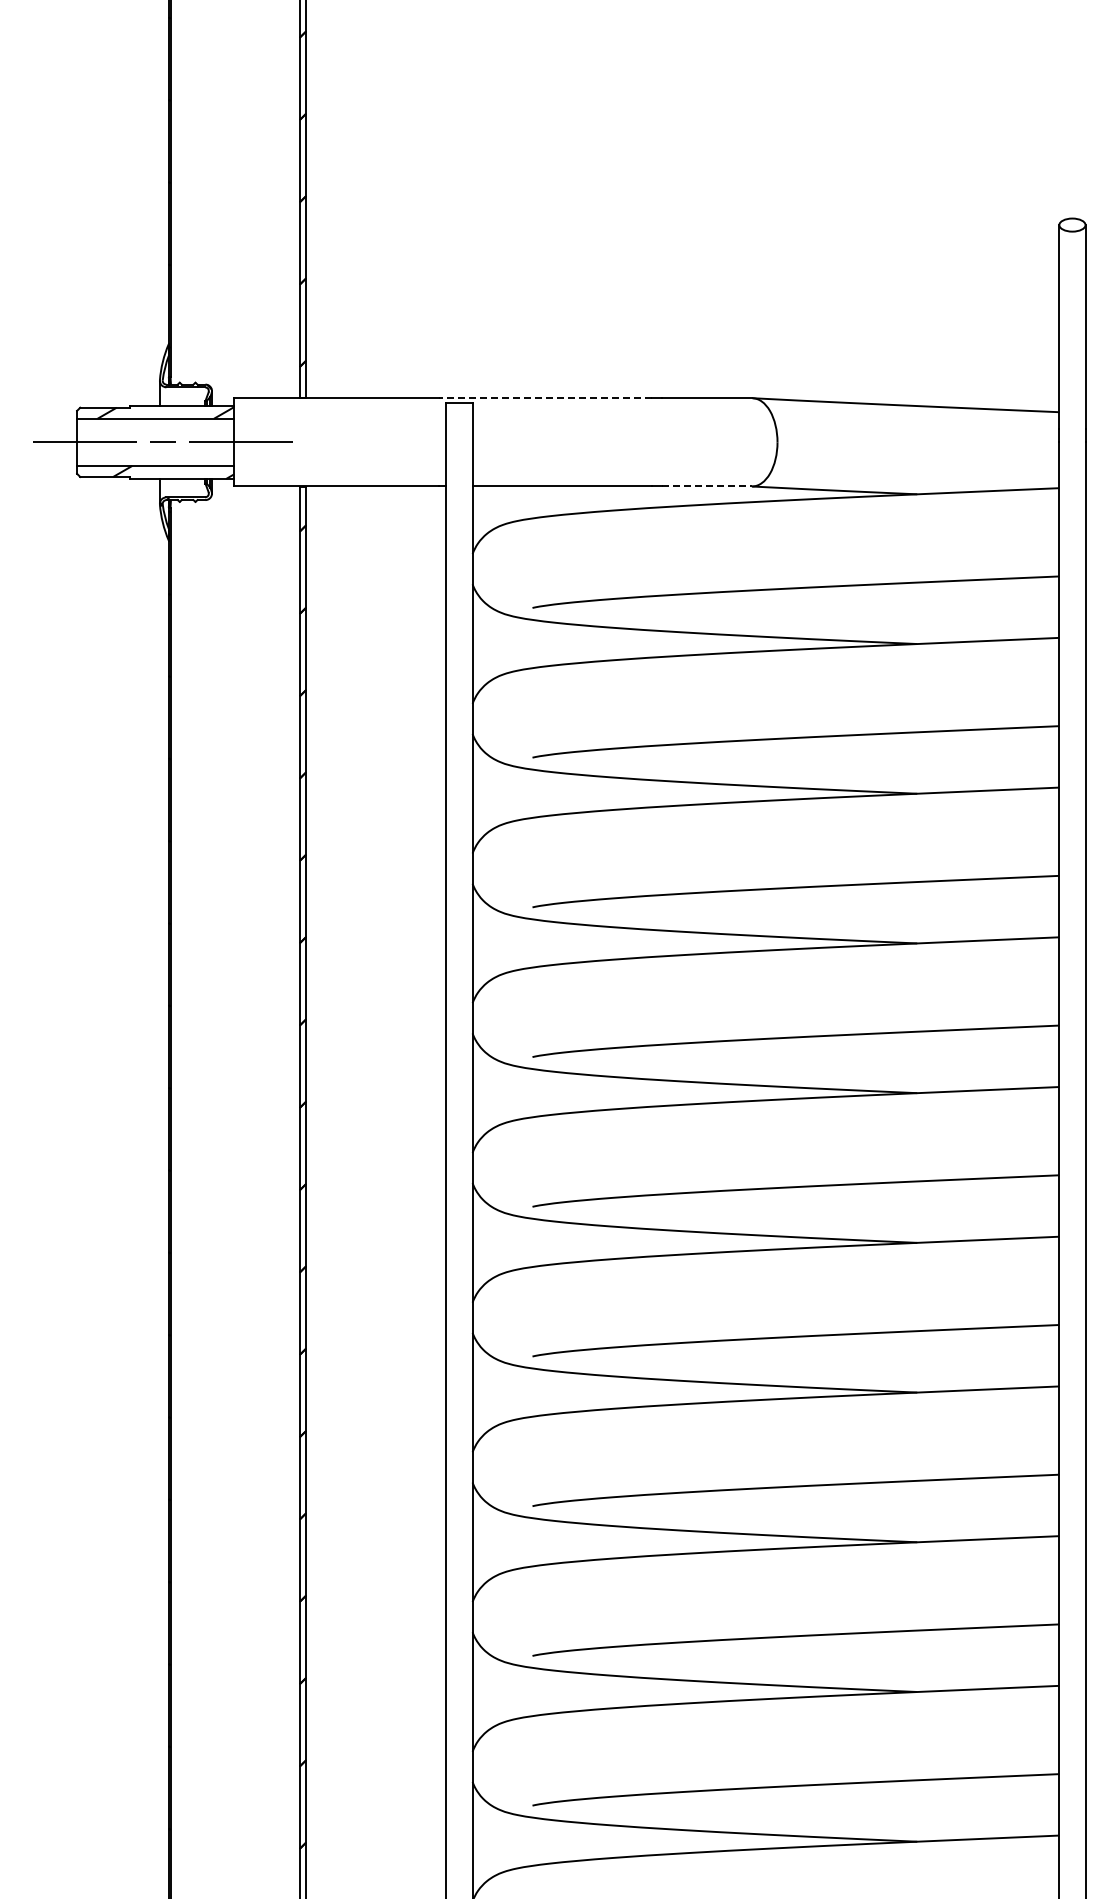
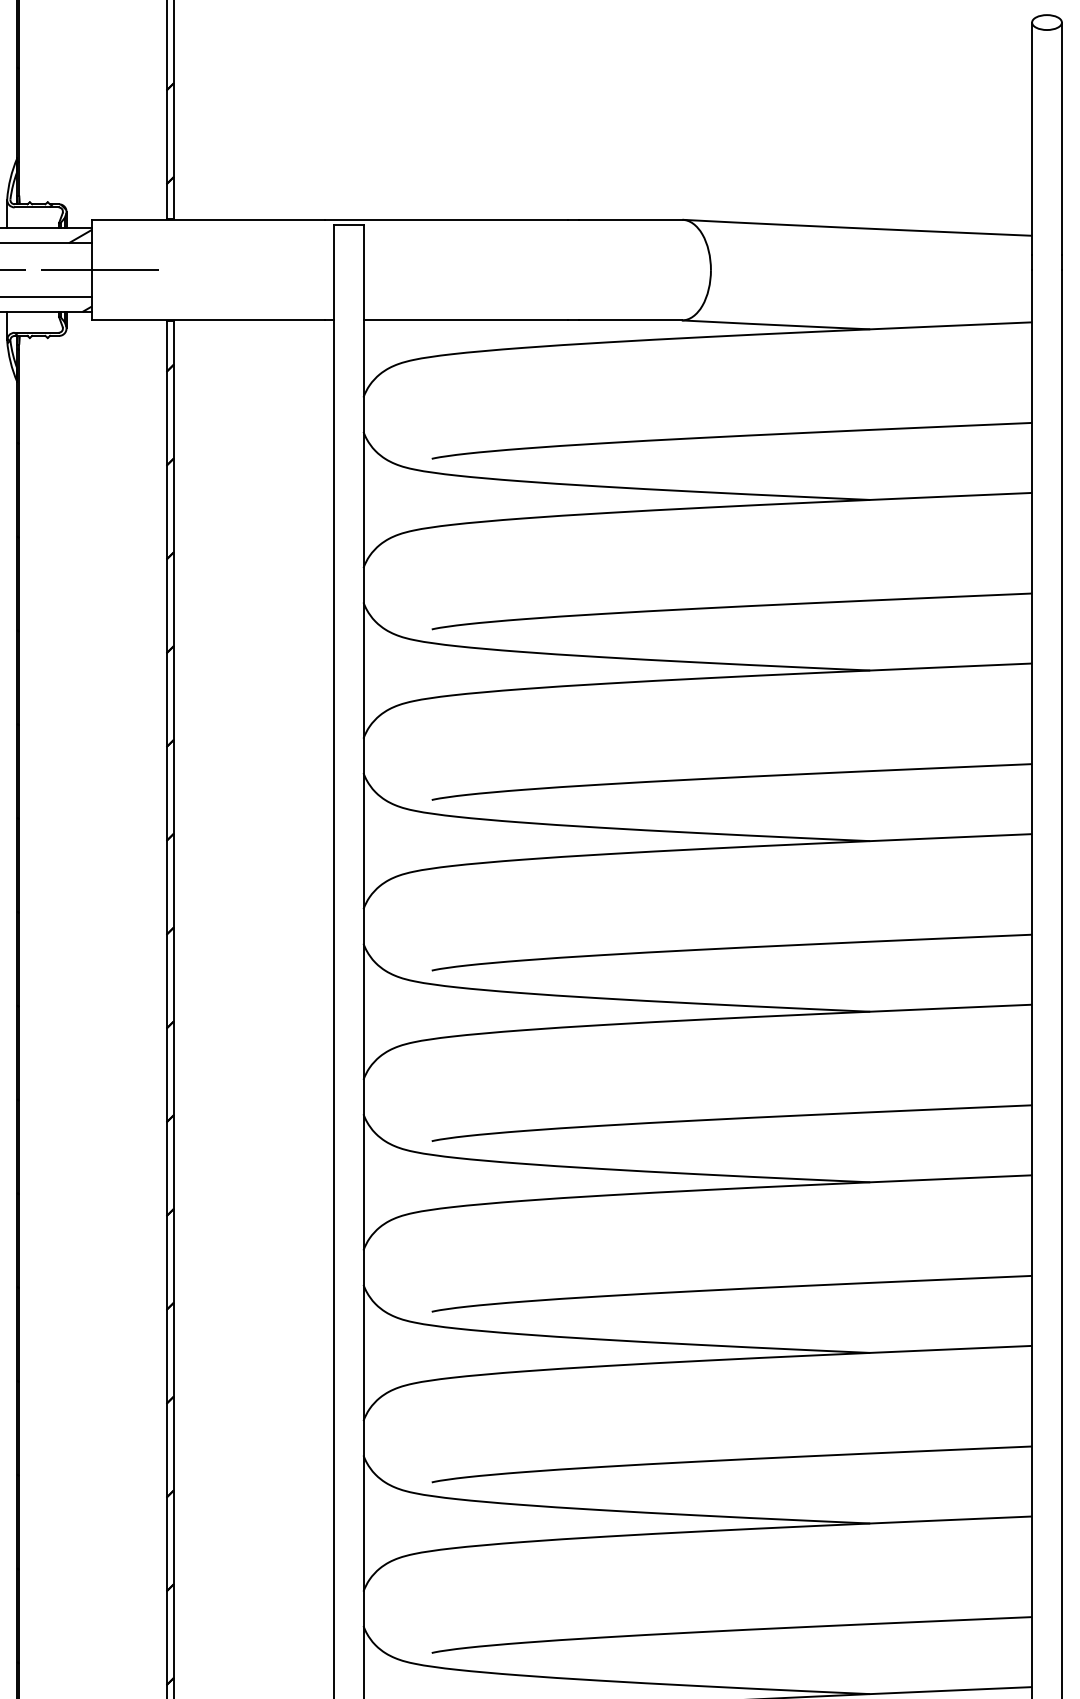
line: (545, 398) -> (446, 220), dashed -> solid
line: (707, 486) -> (631, 320), dashed -> solid

